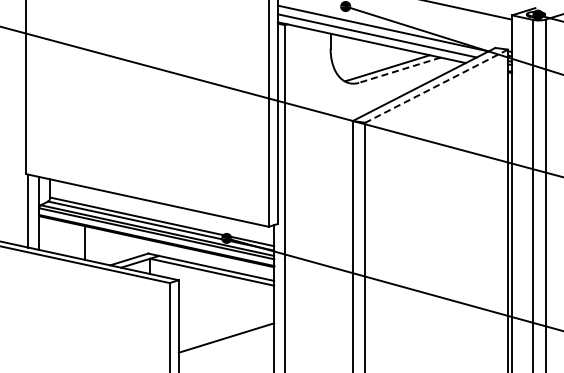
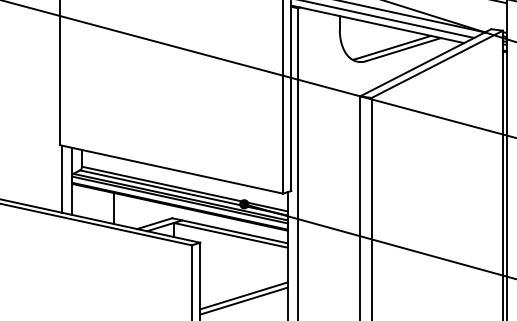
line: (399, 70) -> (403, 49), dashed -> solid
line: (436, 86) -> (437, 64), dashed -> solid
line: (226, 343) -> (244, 300), added

